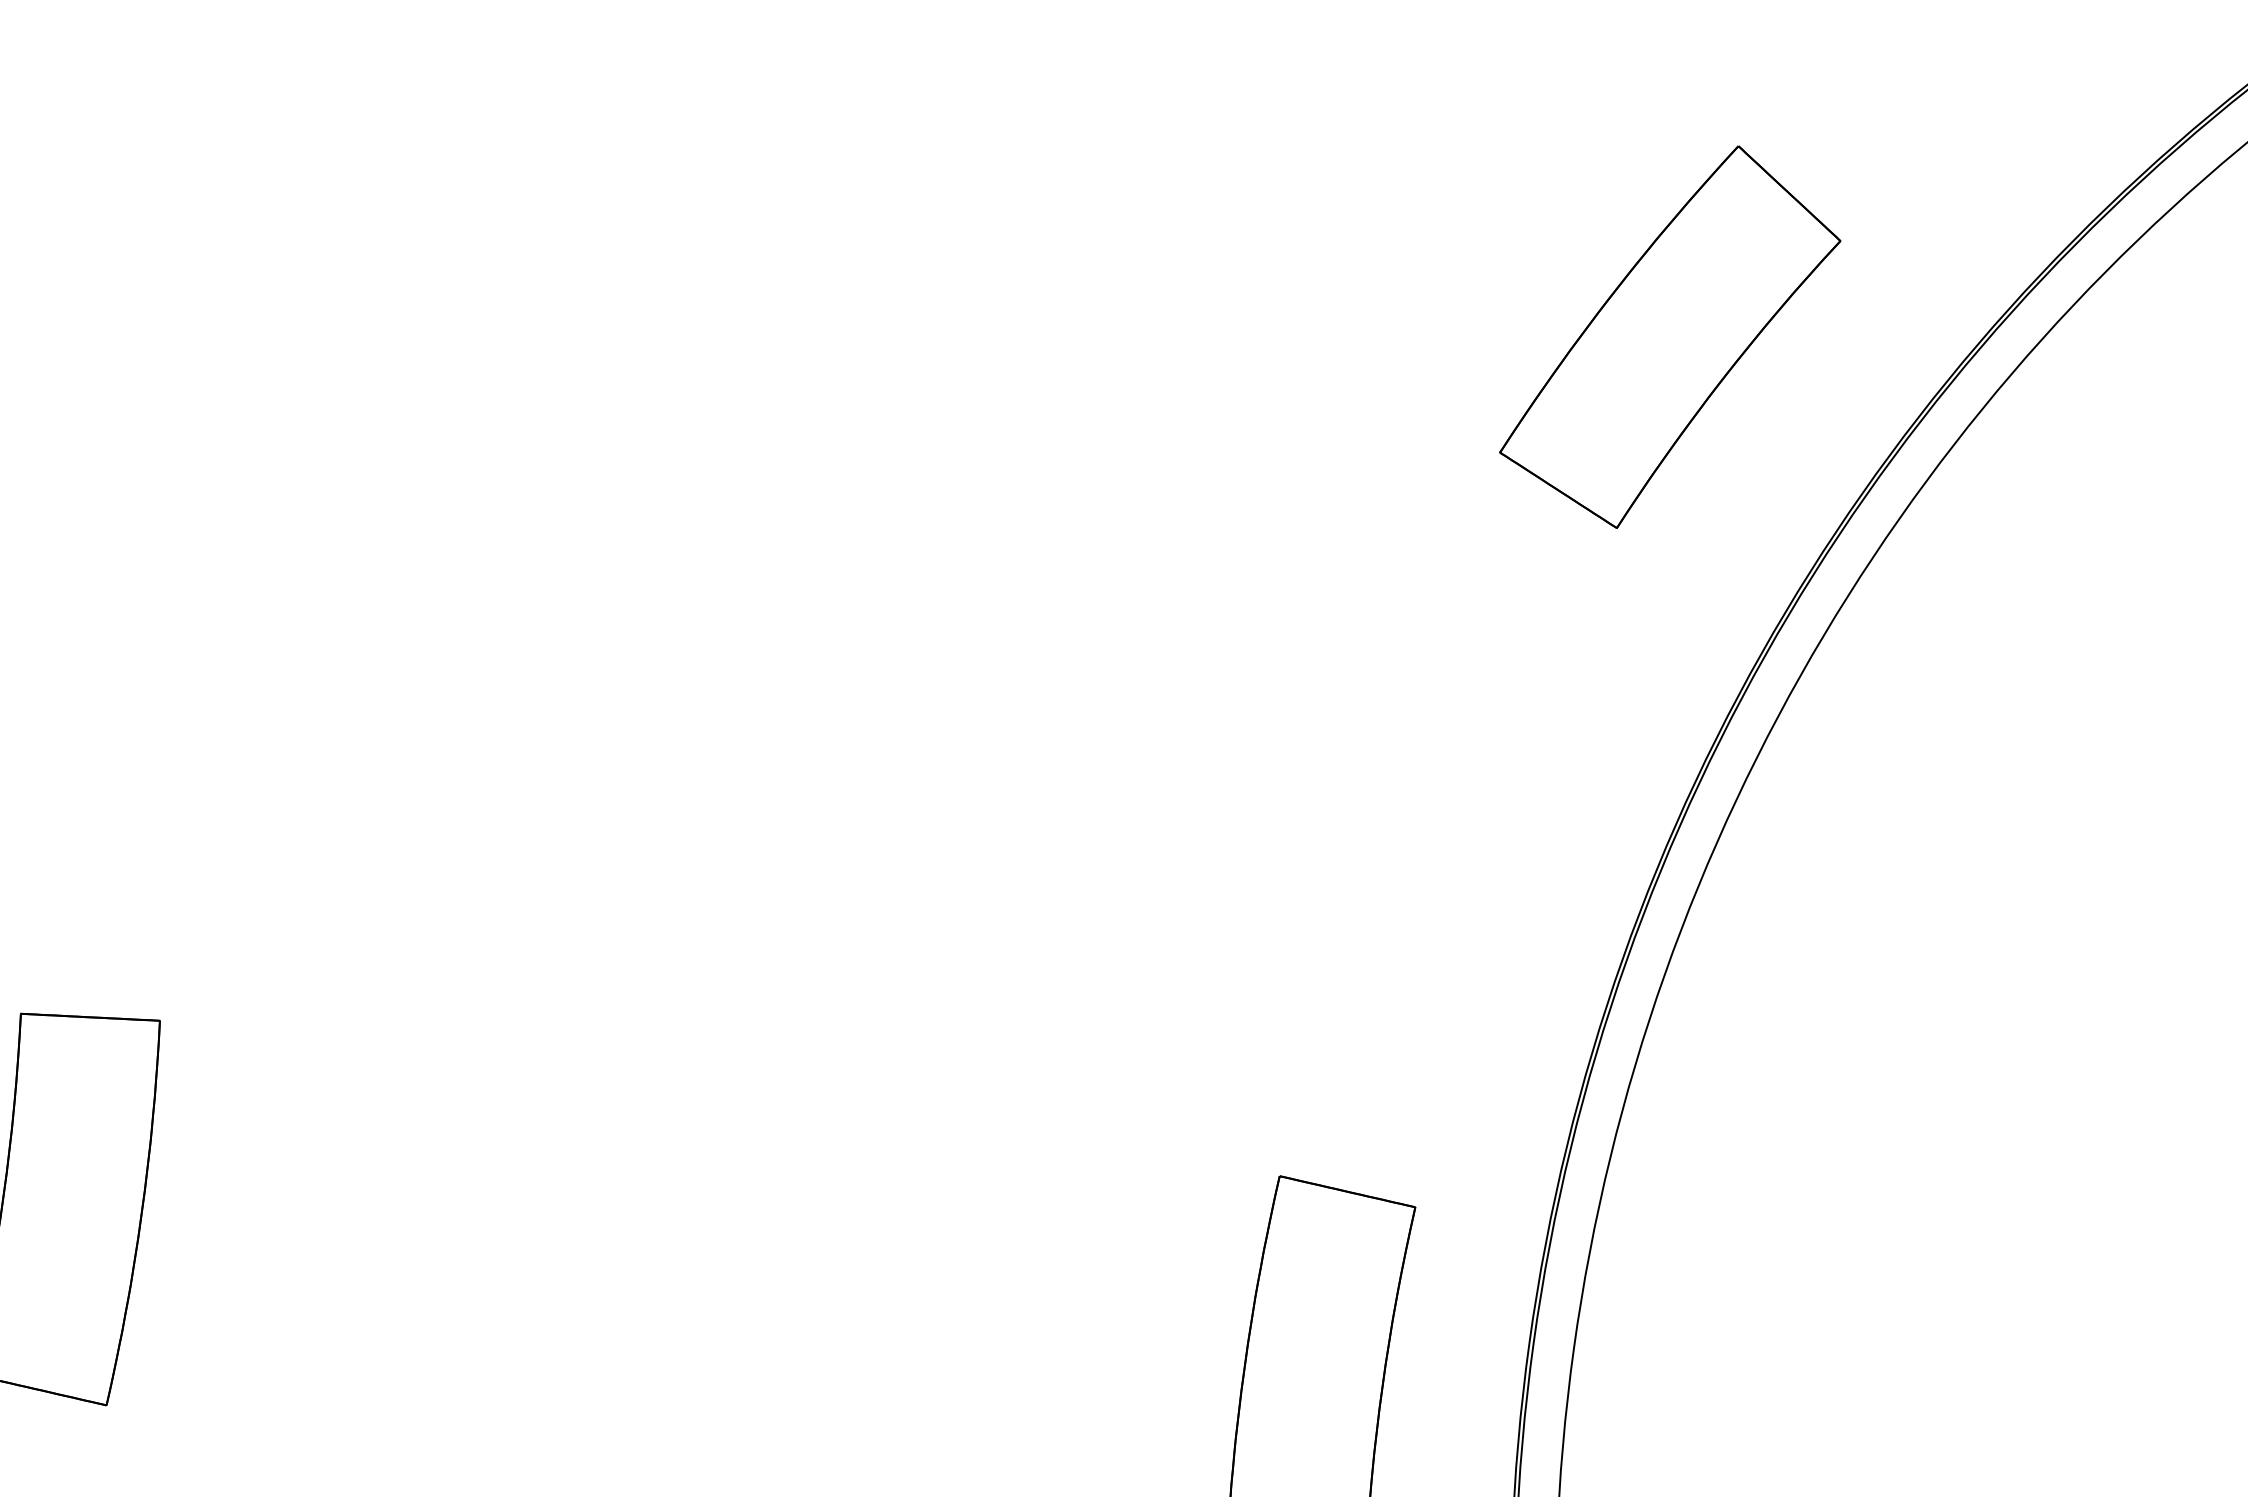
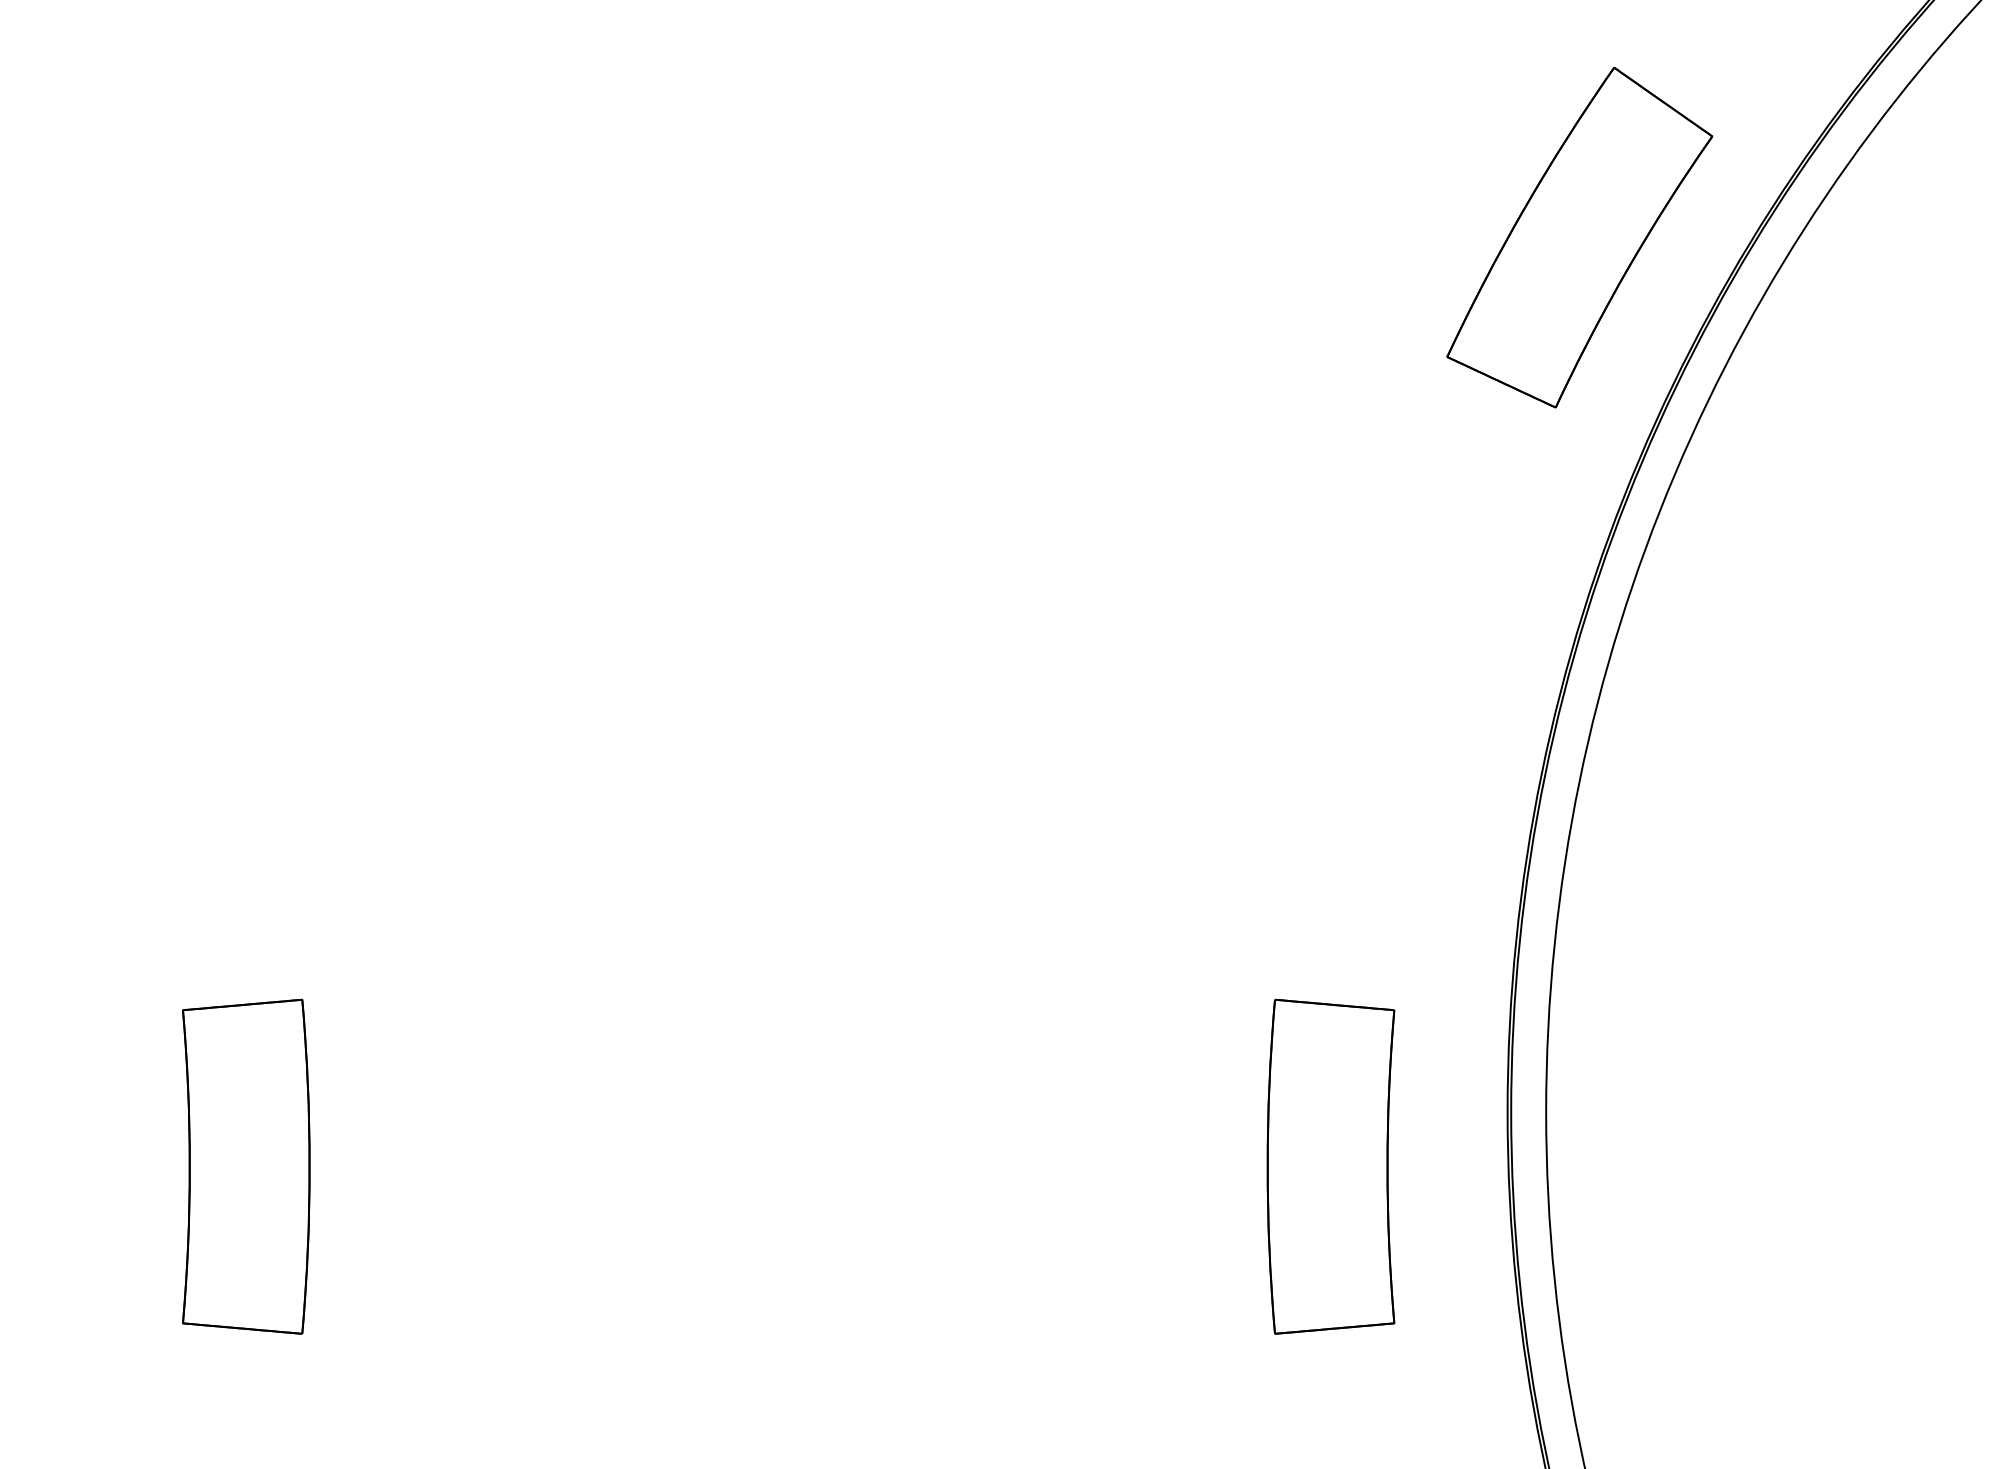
part: (1671, 336) -> (1579, 237), moved

